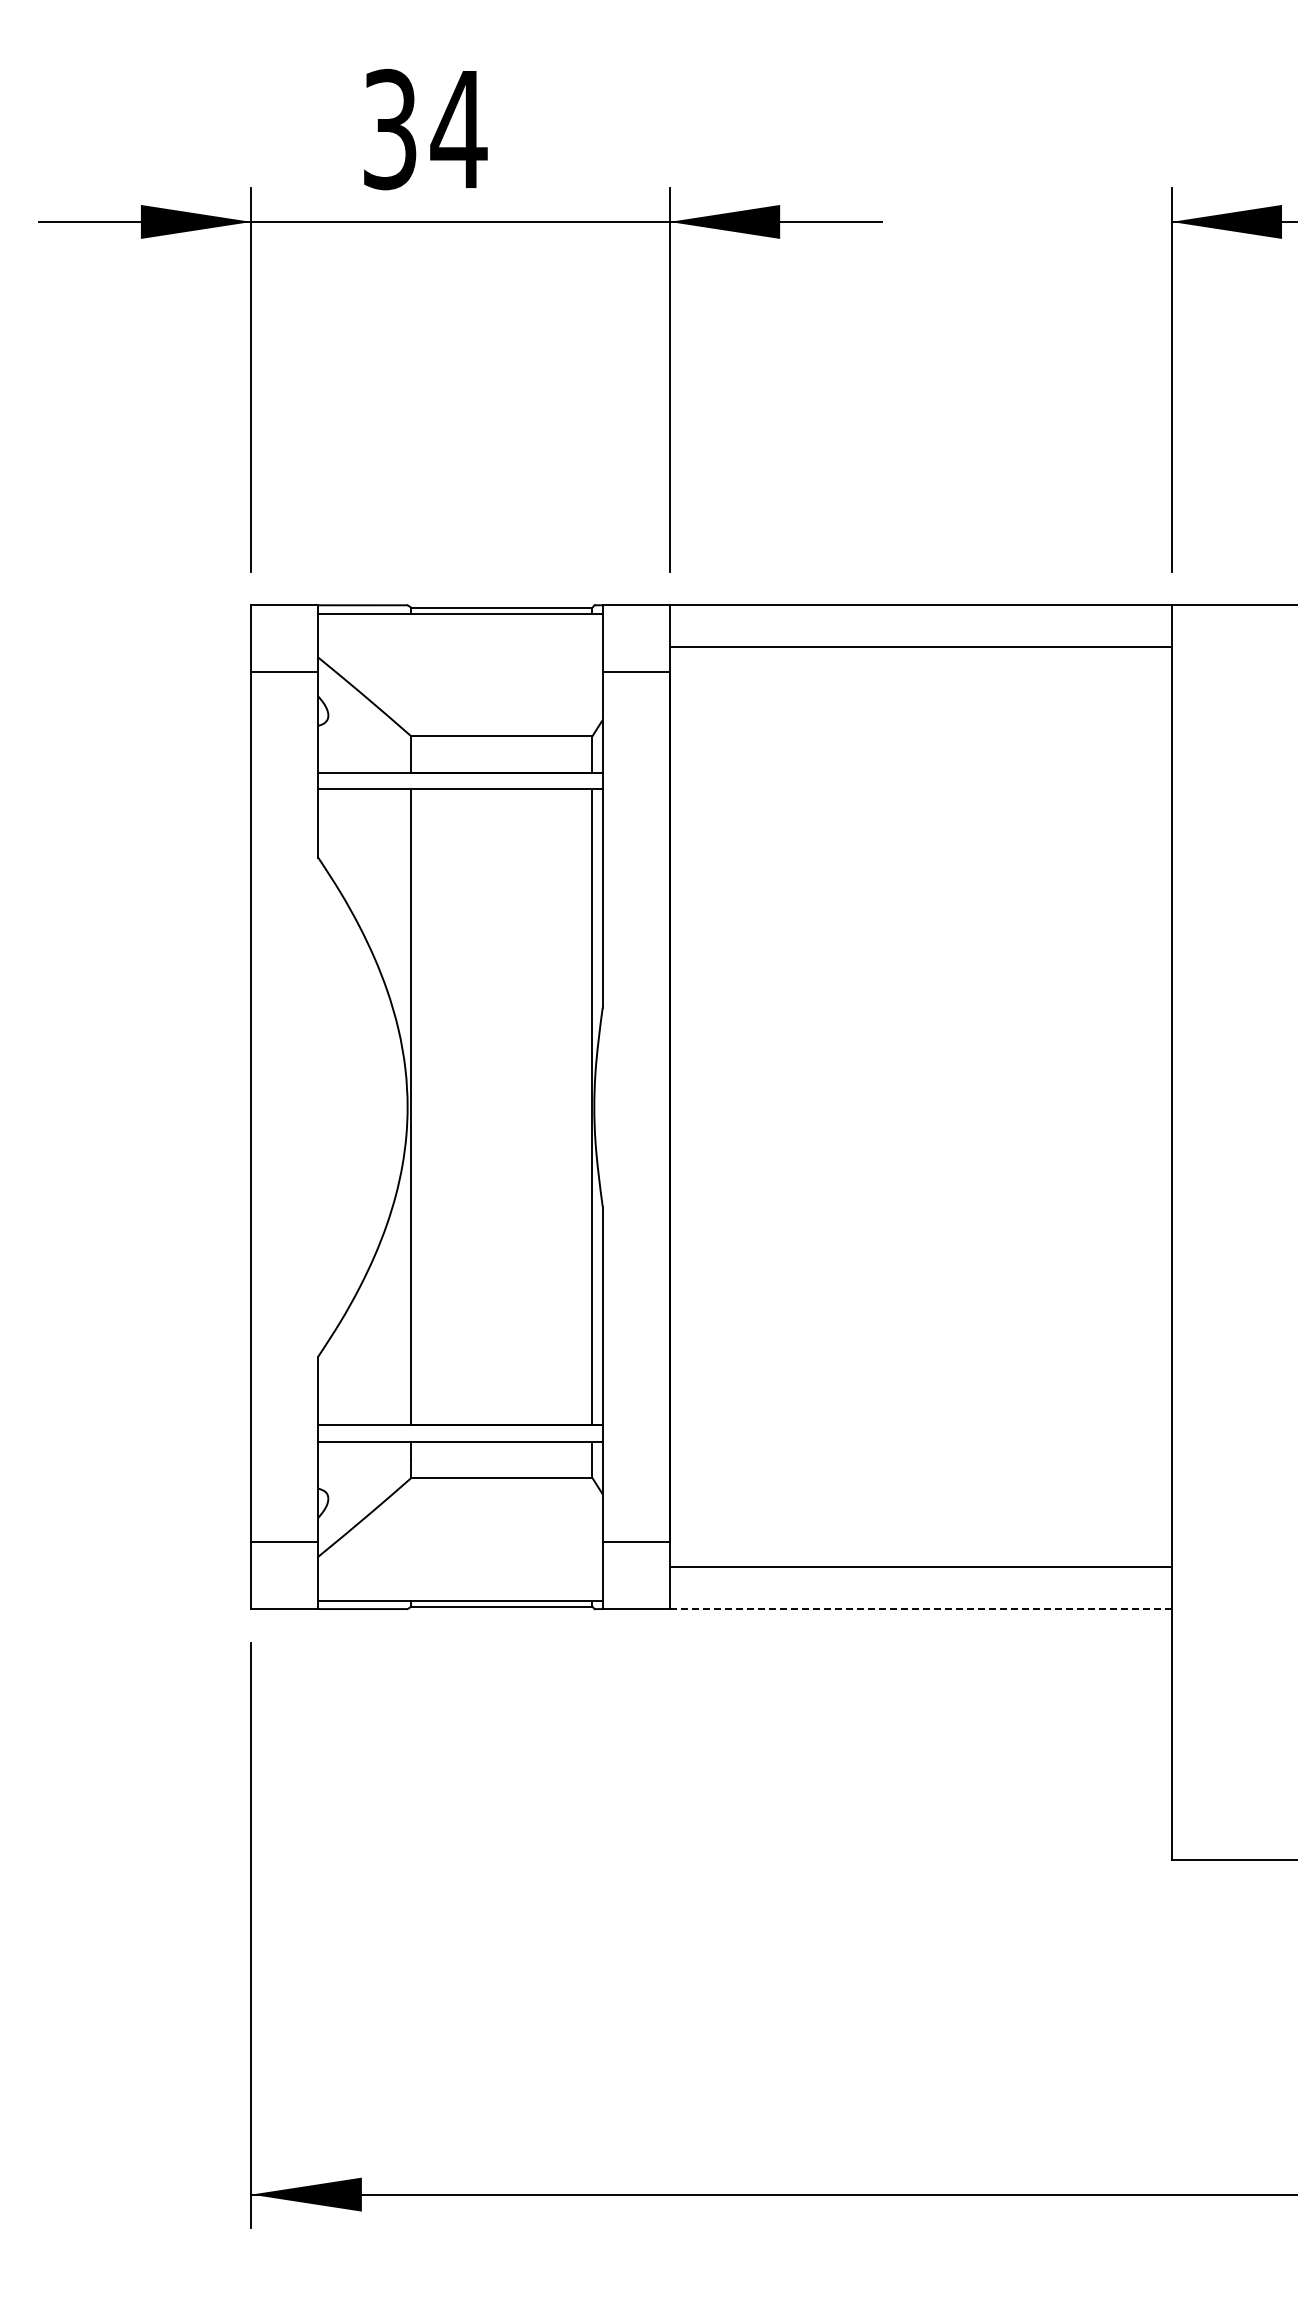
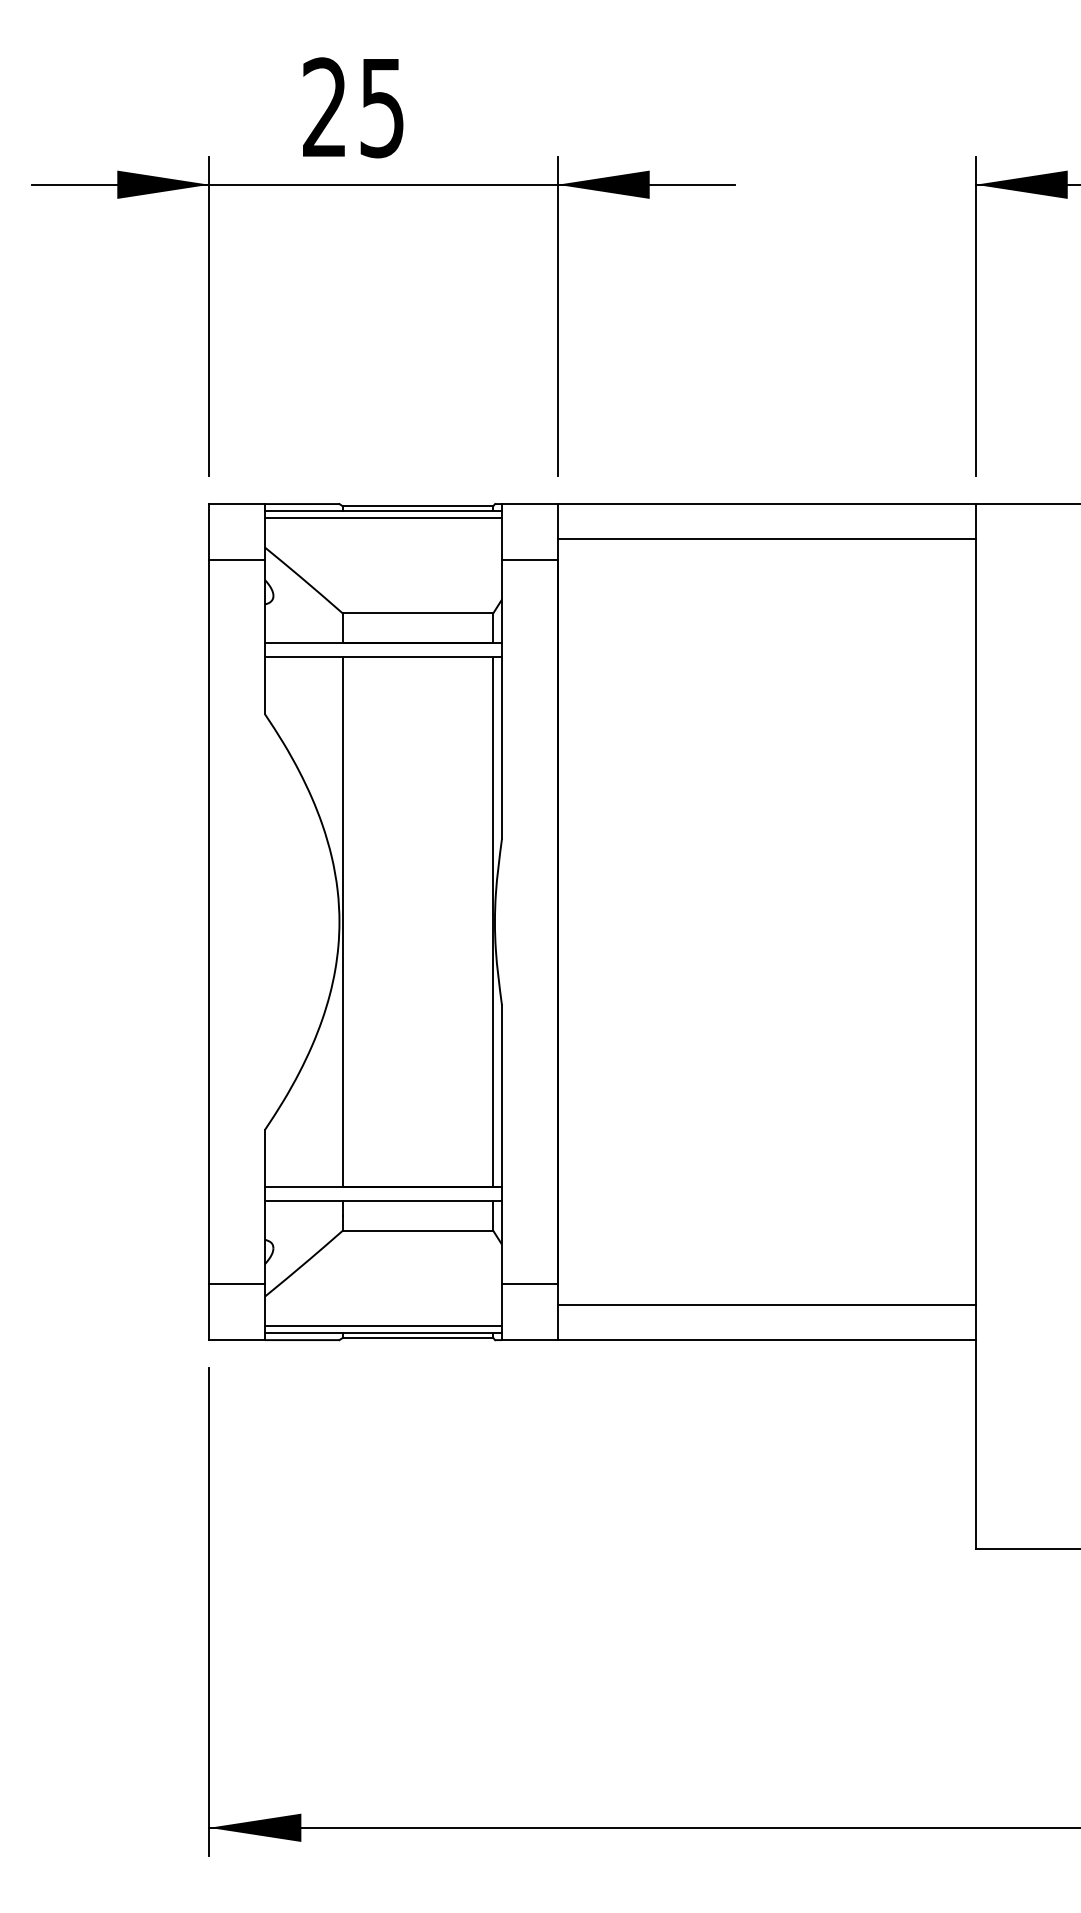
text: (425, 129) -> (354, 107), 34 -> 25
line: (460, 622) -> (383, 518), added
line: (460, 1592) -> (383, 1326), added
line: (920, 1609) -> (766, 1340), dashed -> solid

